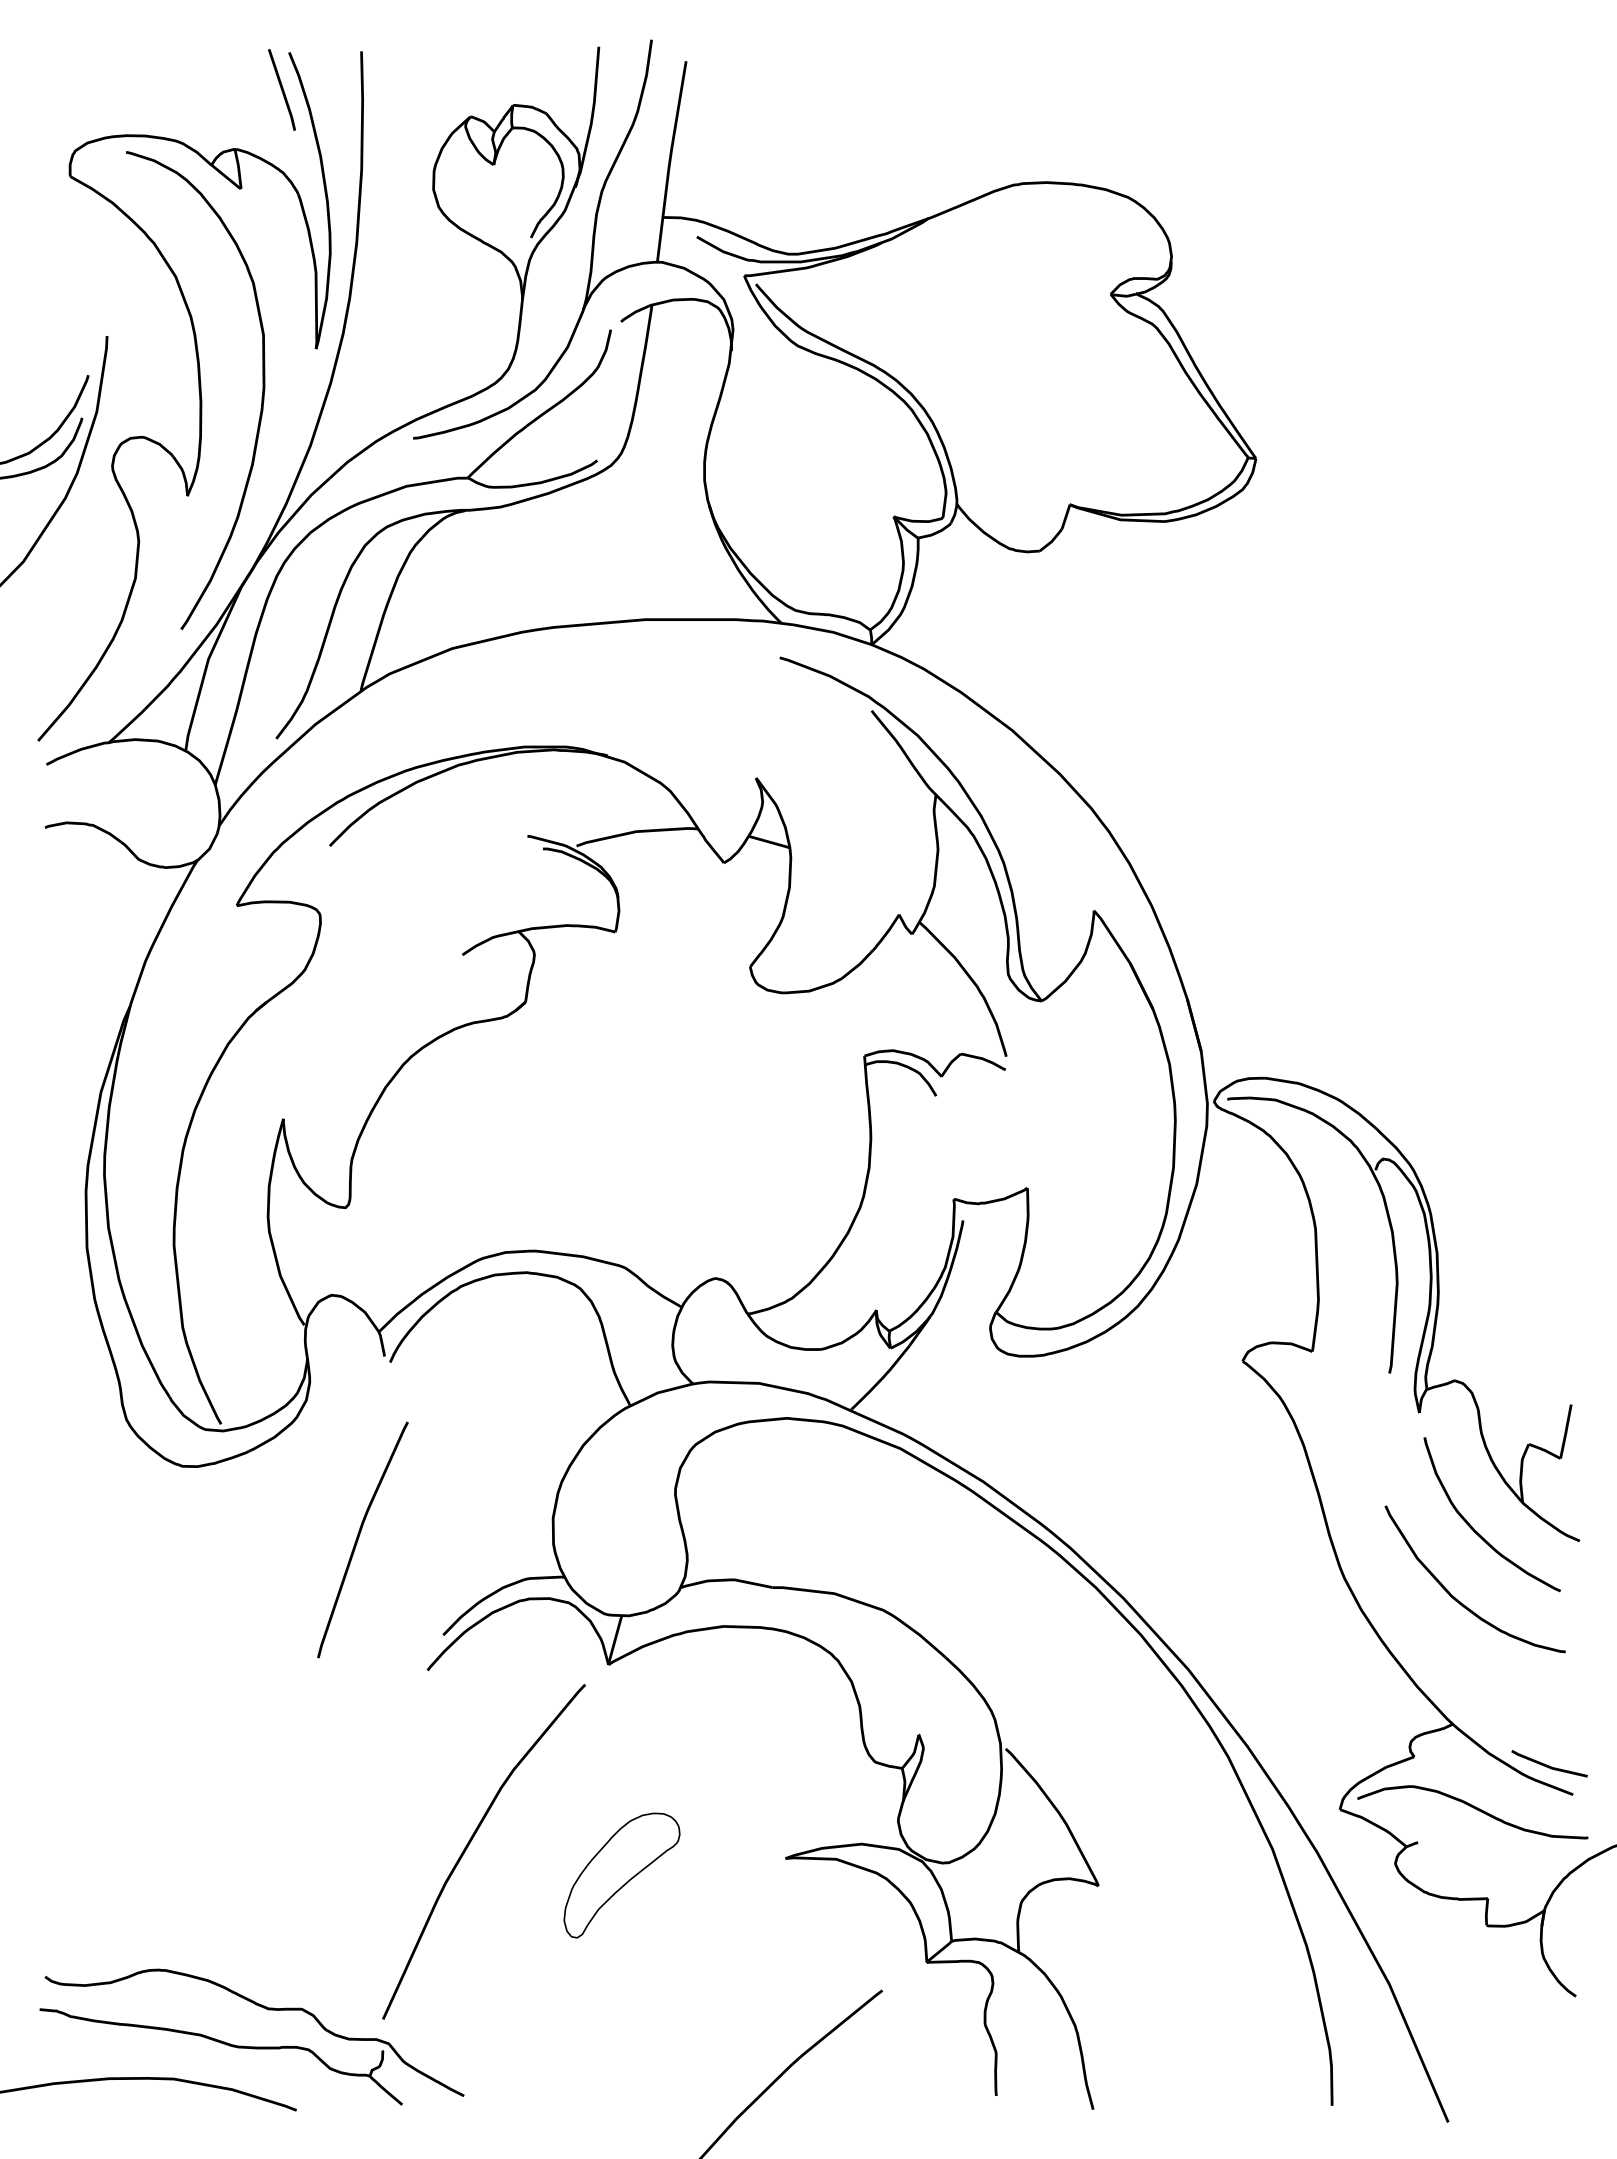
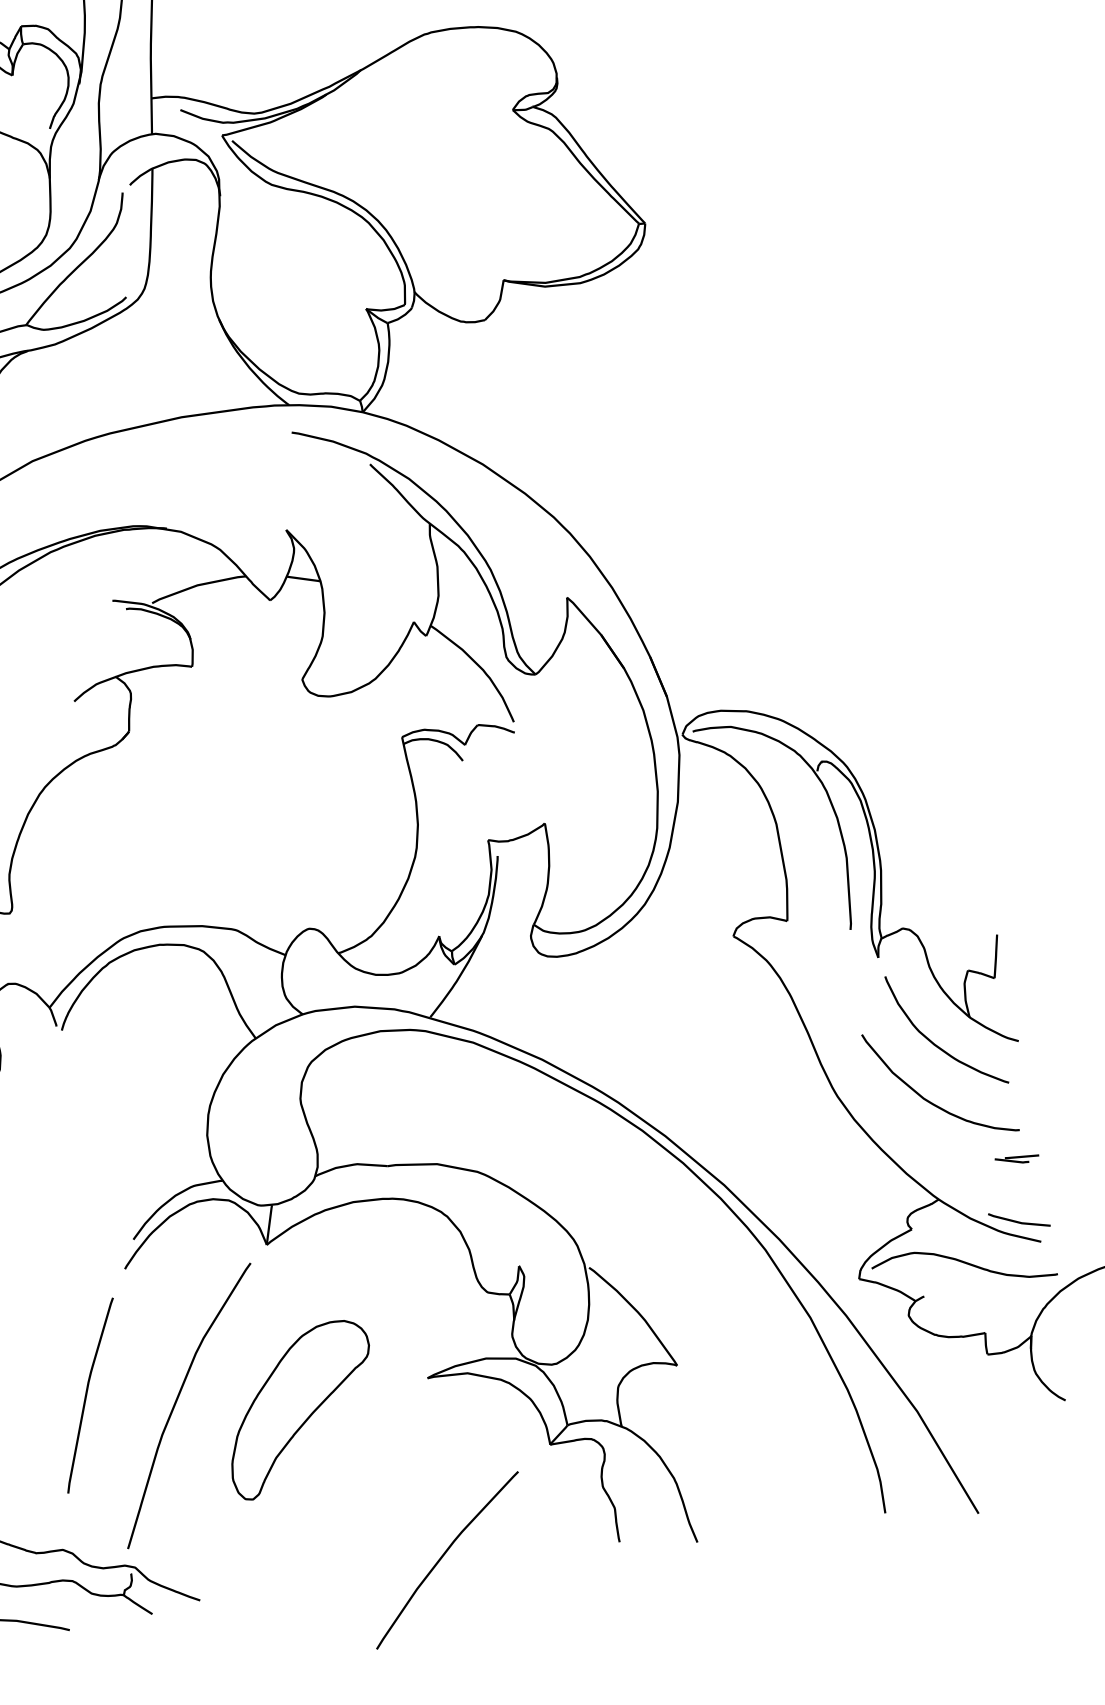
curve: (359, 1537) -> (87, 1394), moved
part: (1557, 1688) -> (1017, 1159), added
part: (621, 1875) -> (300, 1409), size x1.67

